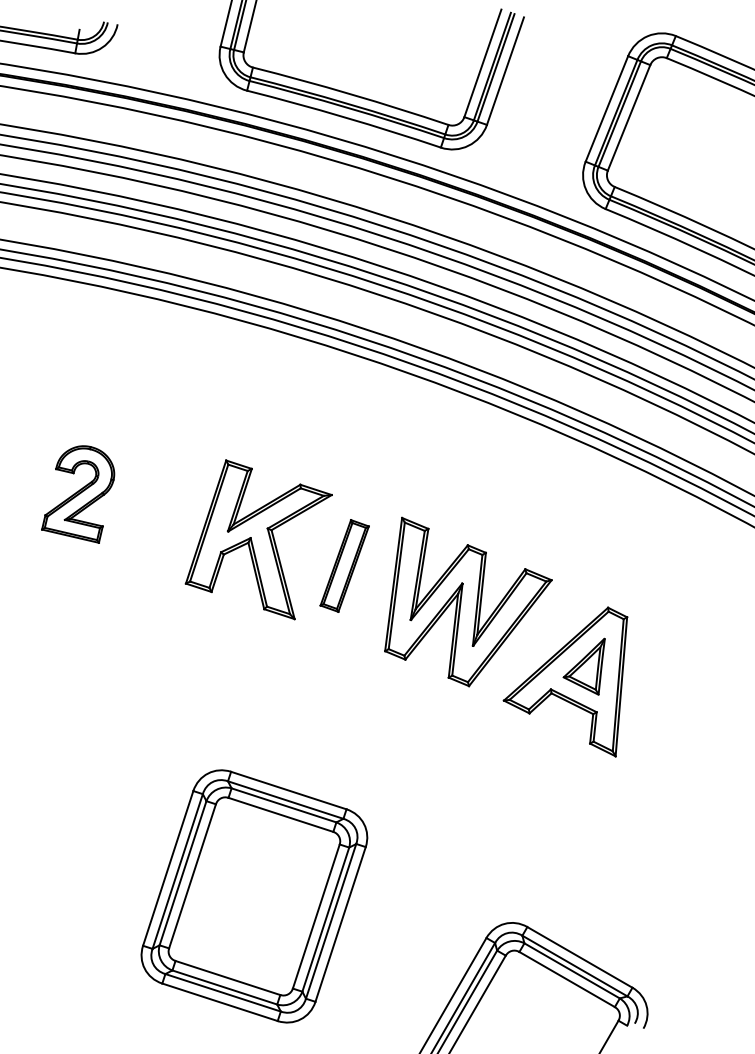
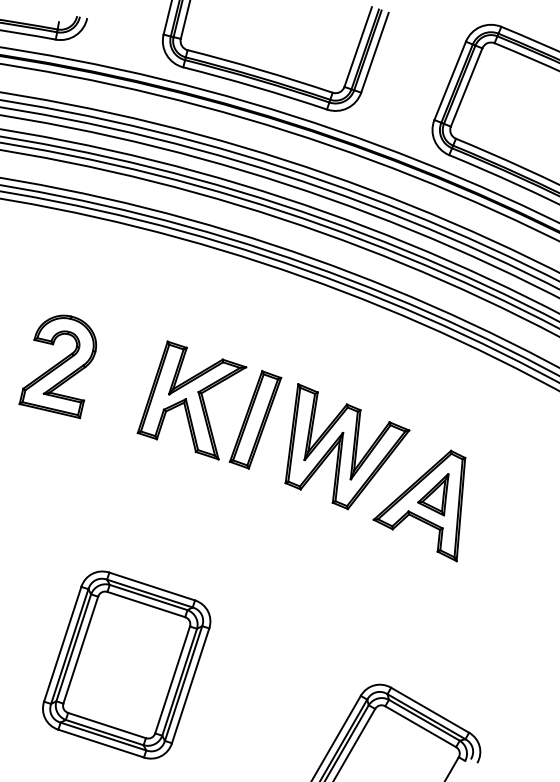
part: (77, 493) -> (57, 366), size x1.43
part: (344, 565) -> (255, 419), size x1.43
part: (254, 895) -> (126, 664), moved

